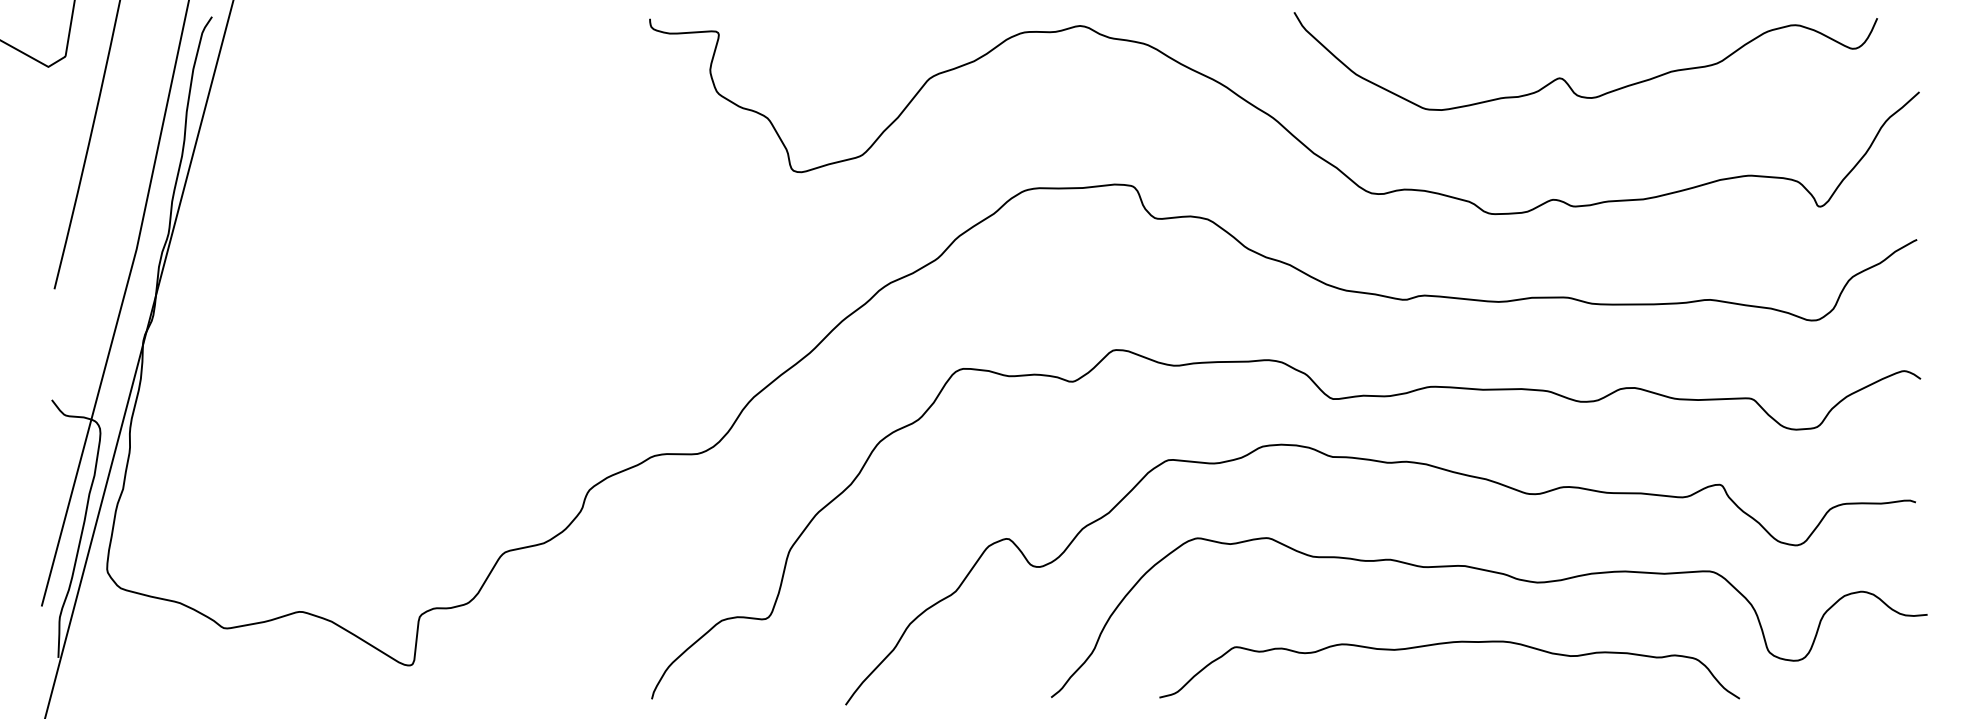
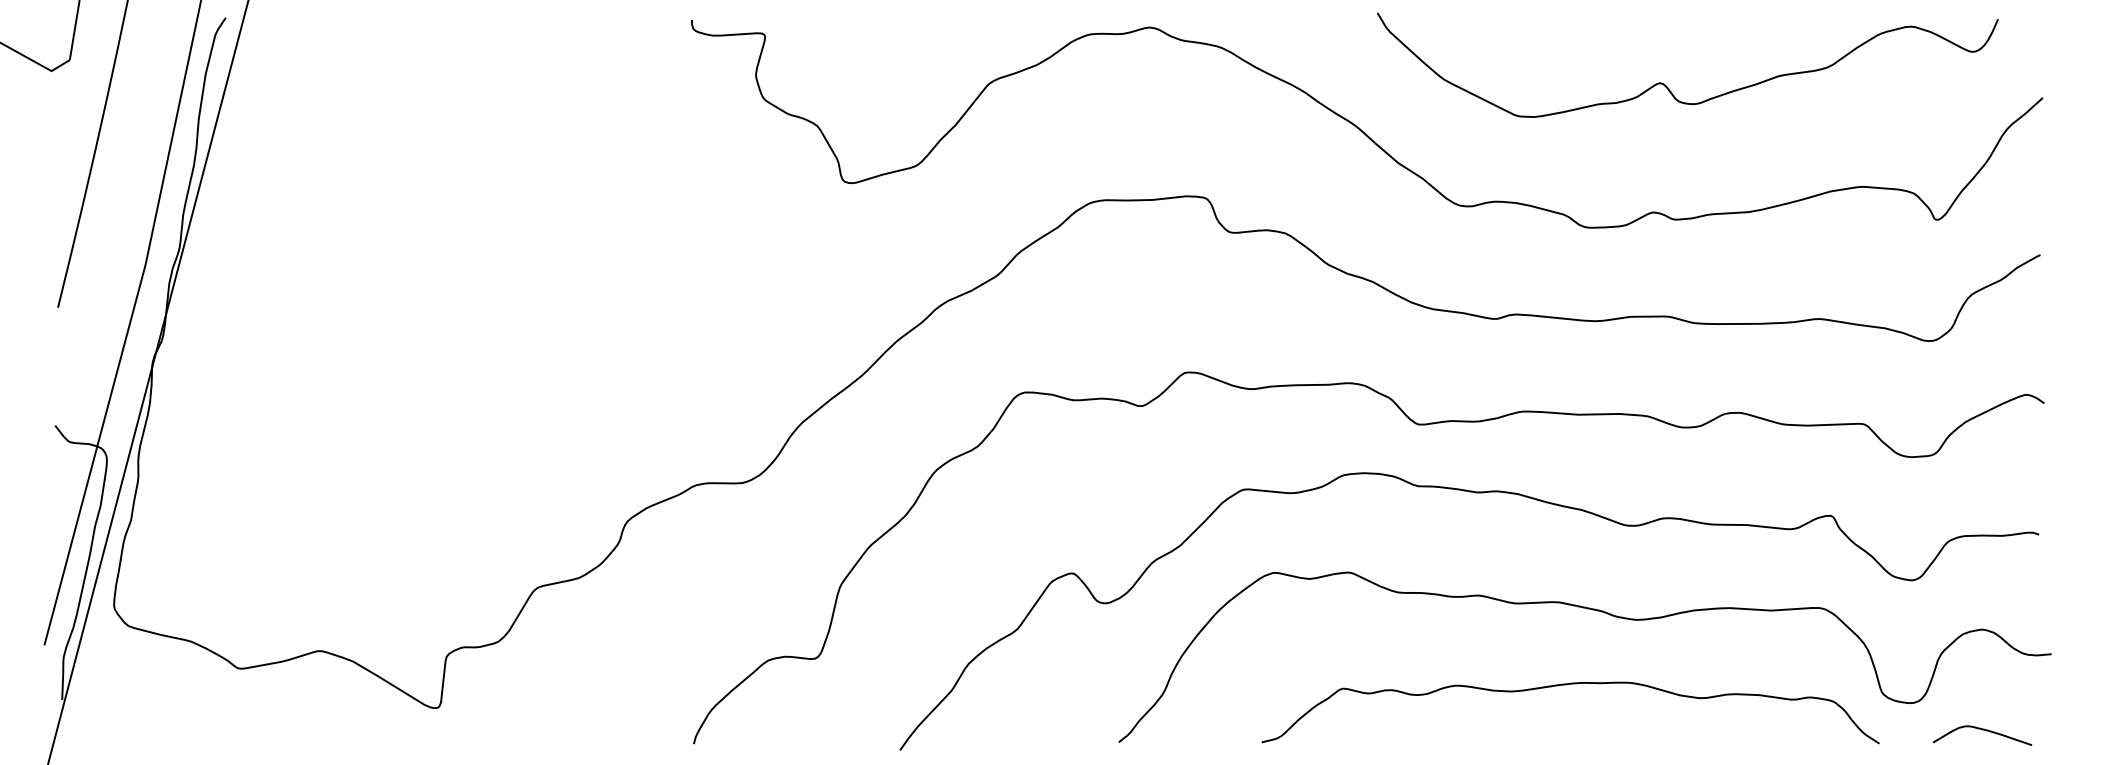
curve: (1444, 644) -> (1565, 685), moved
curve: (1862, 686) -> (1982, 730), added

